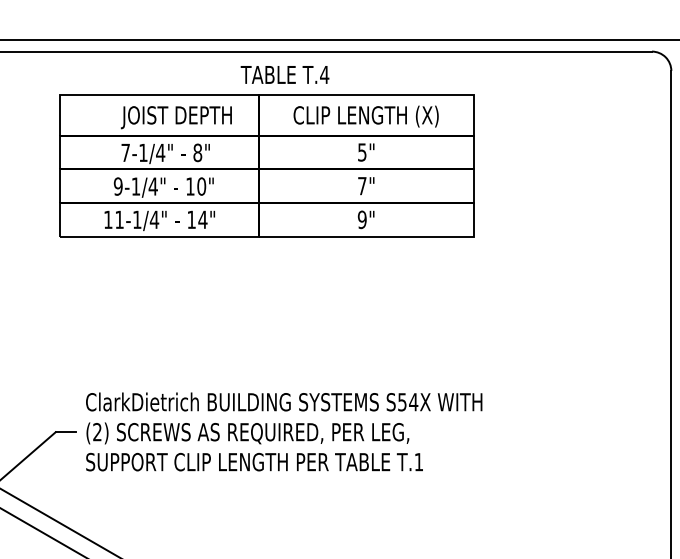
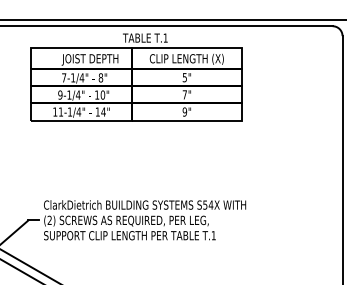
text: (324, 73) -> (165, 37), T.4 -> T.1

